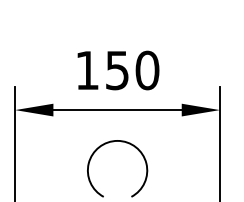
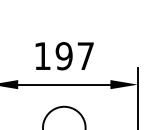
text: (132, 70) -> (75, 56), 150 -> 197

